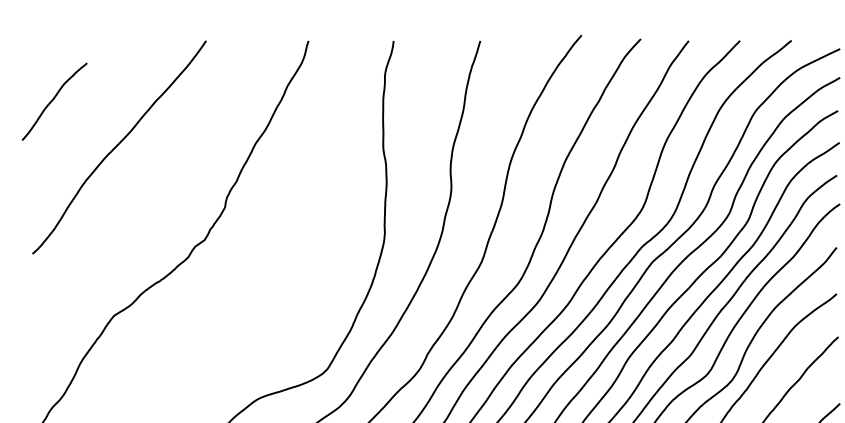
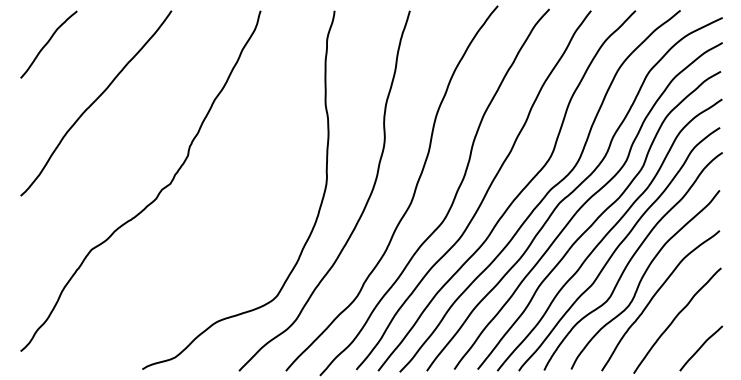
curve: (54, 100) -> (48, 43), moved

